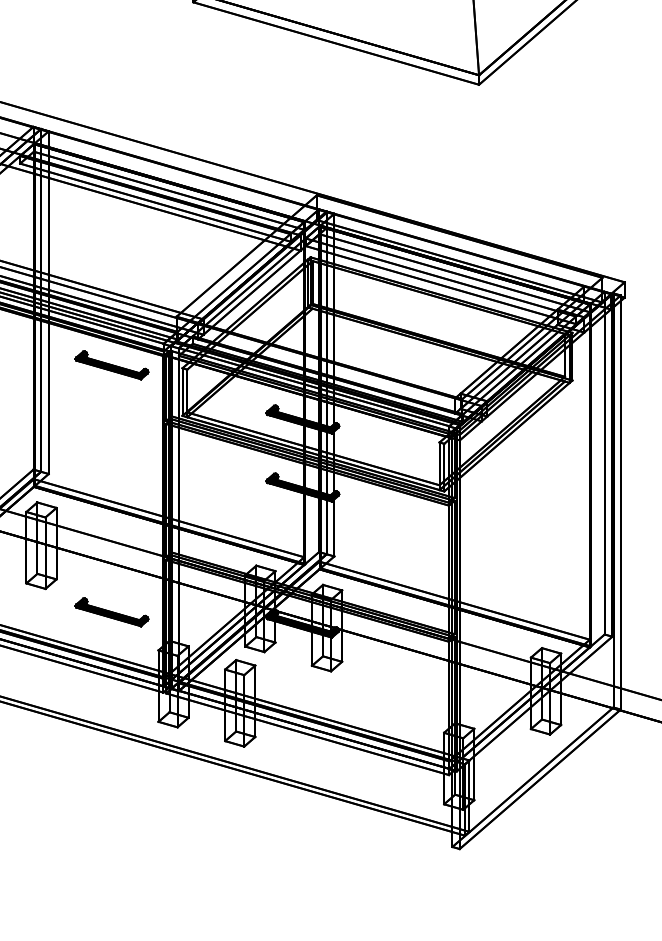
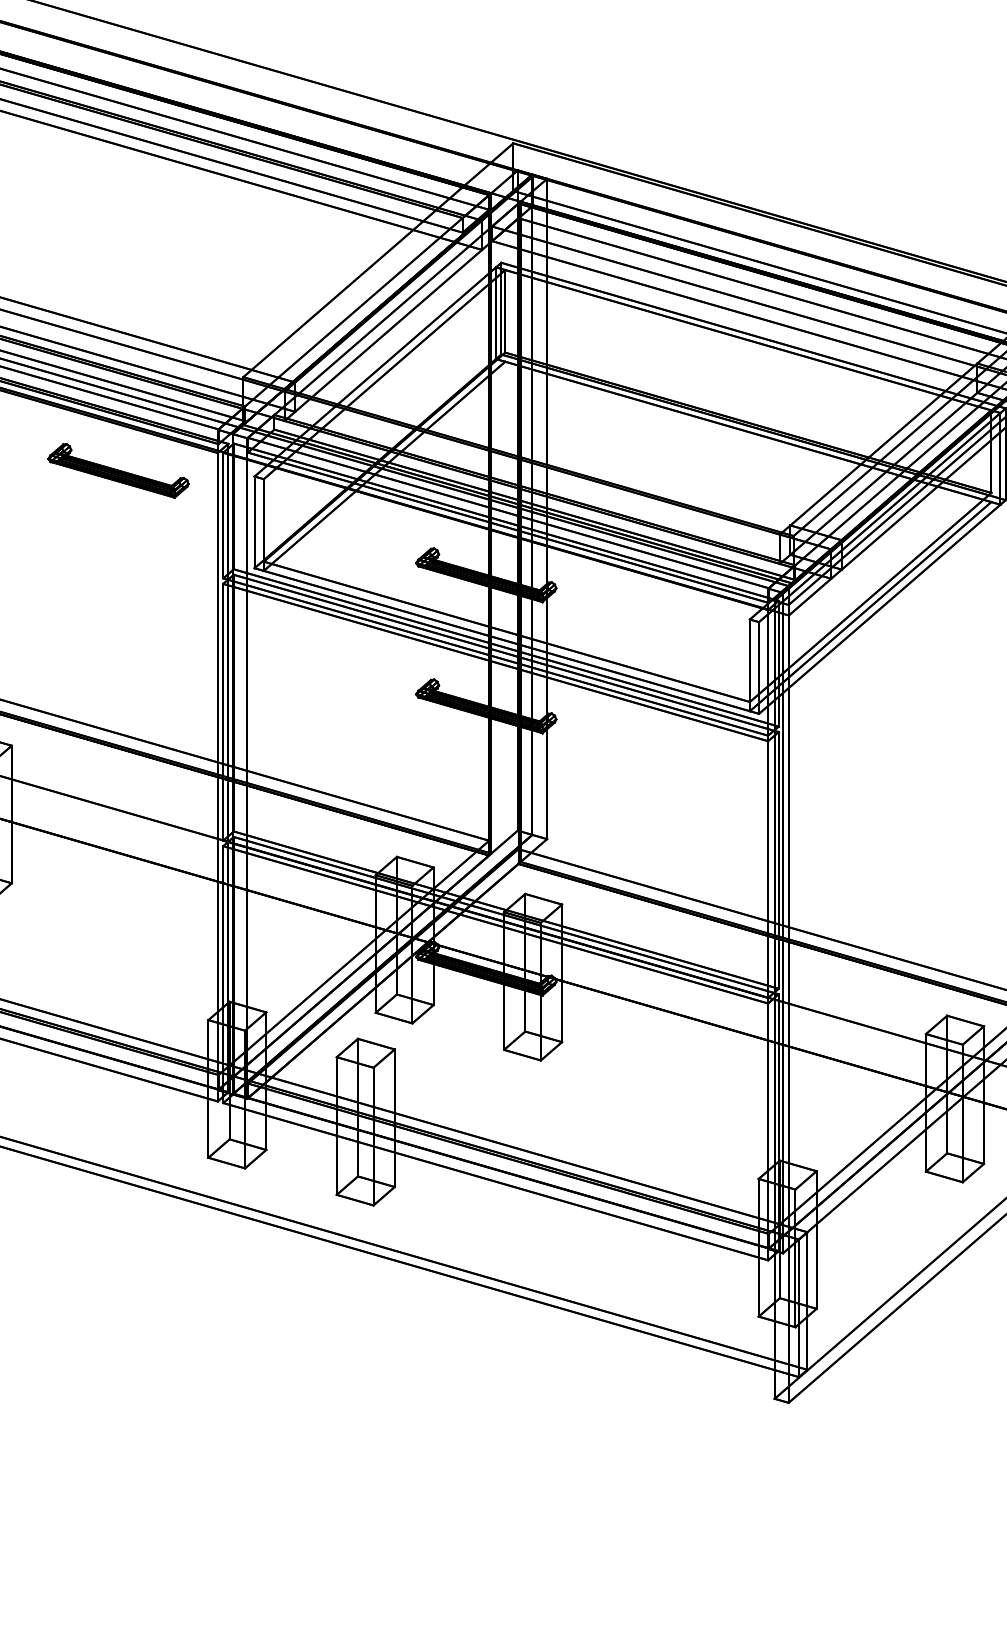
part: (111, 612) -> (117, 947), removed

